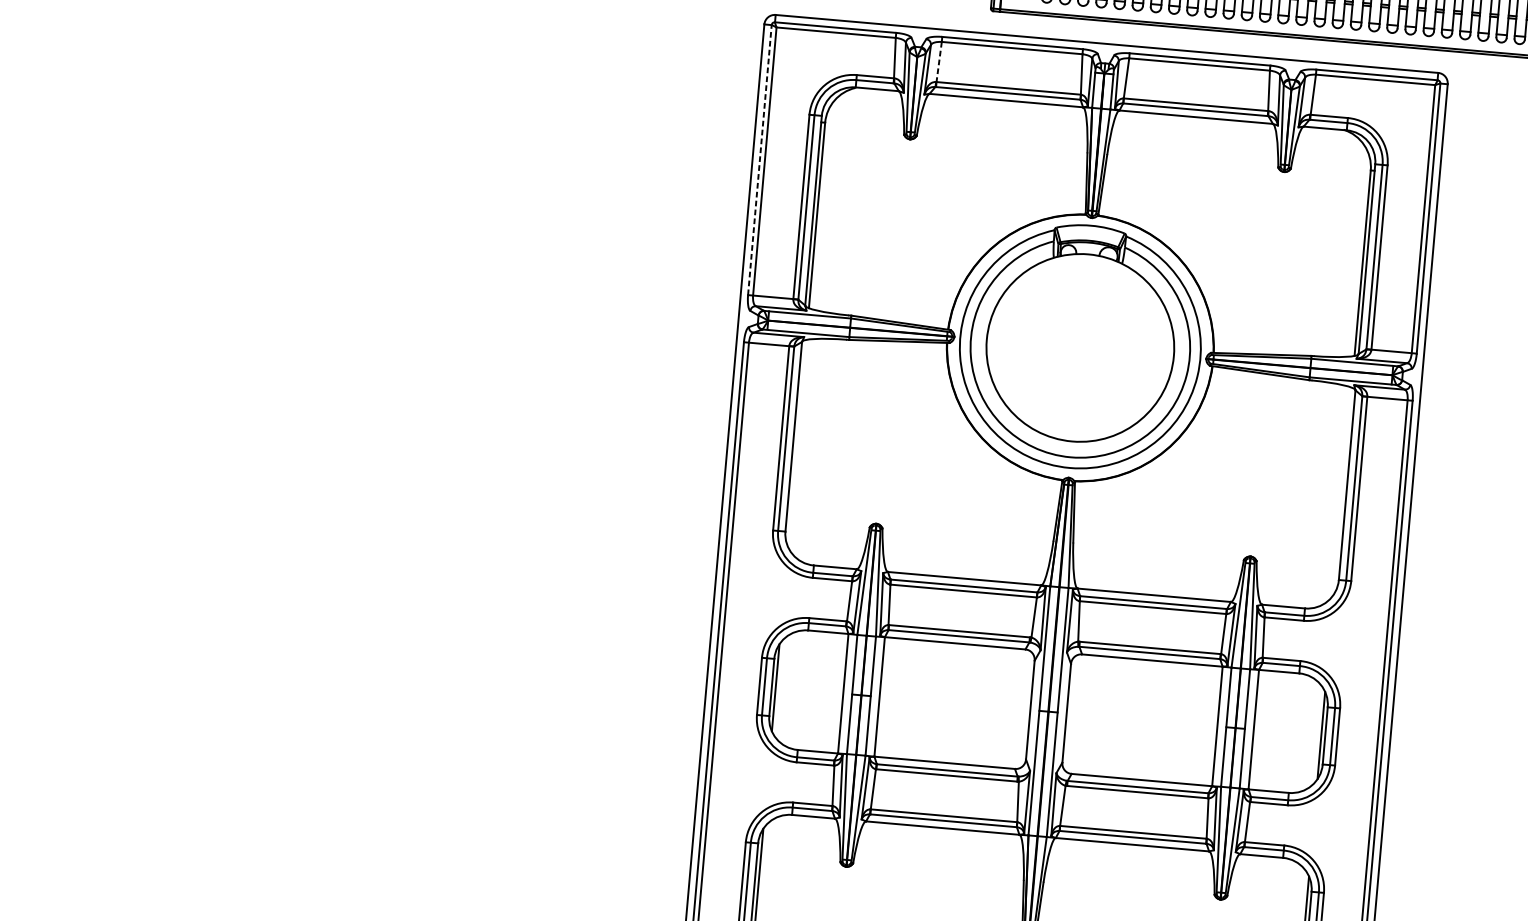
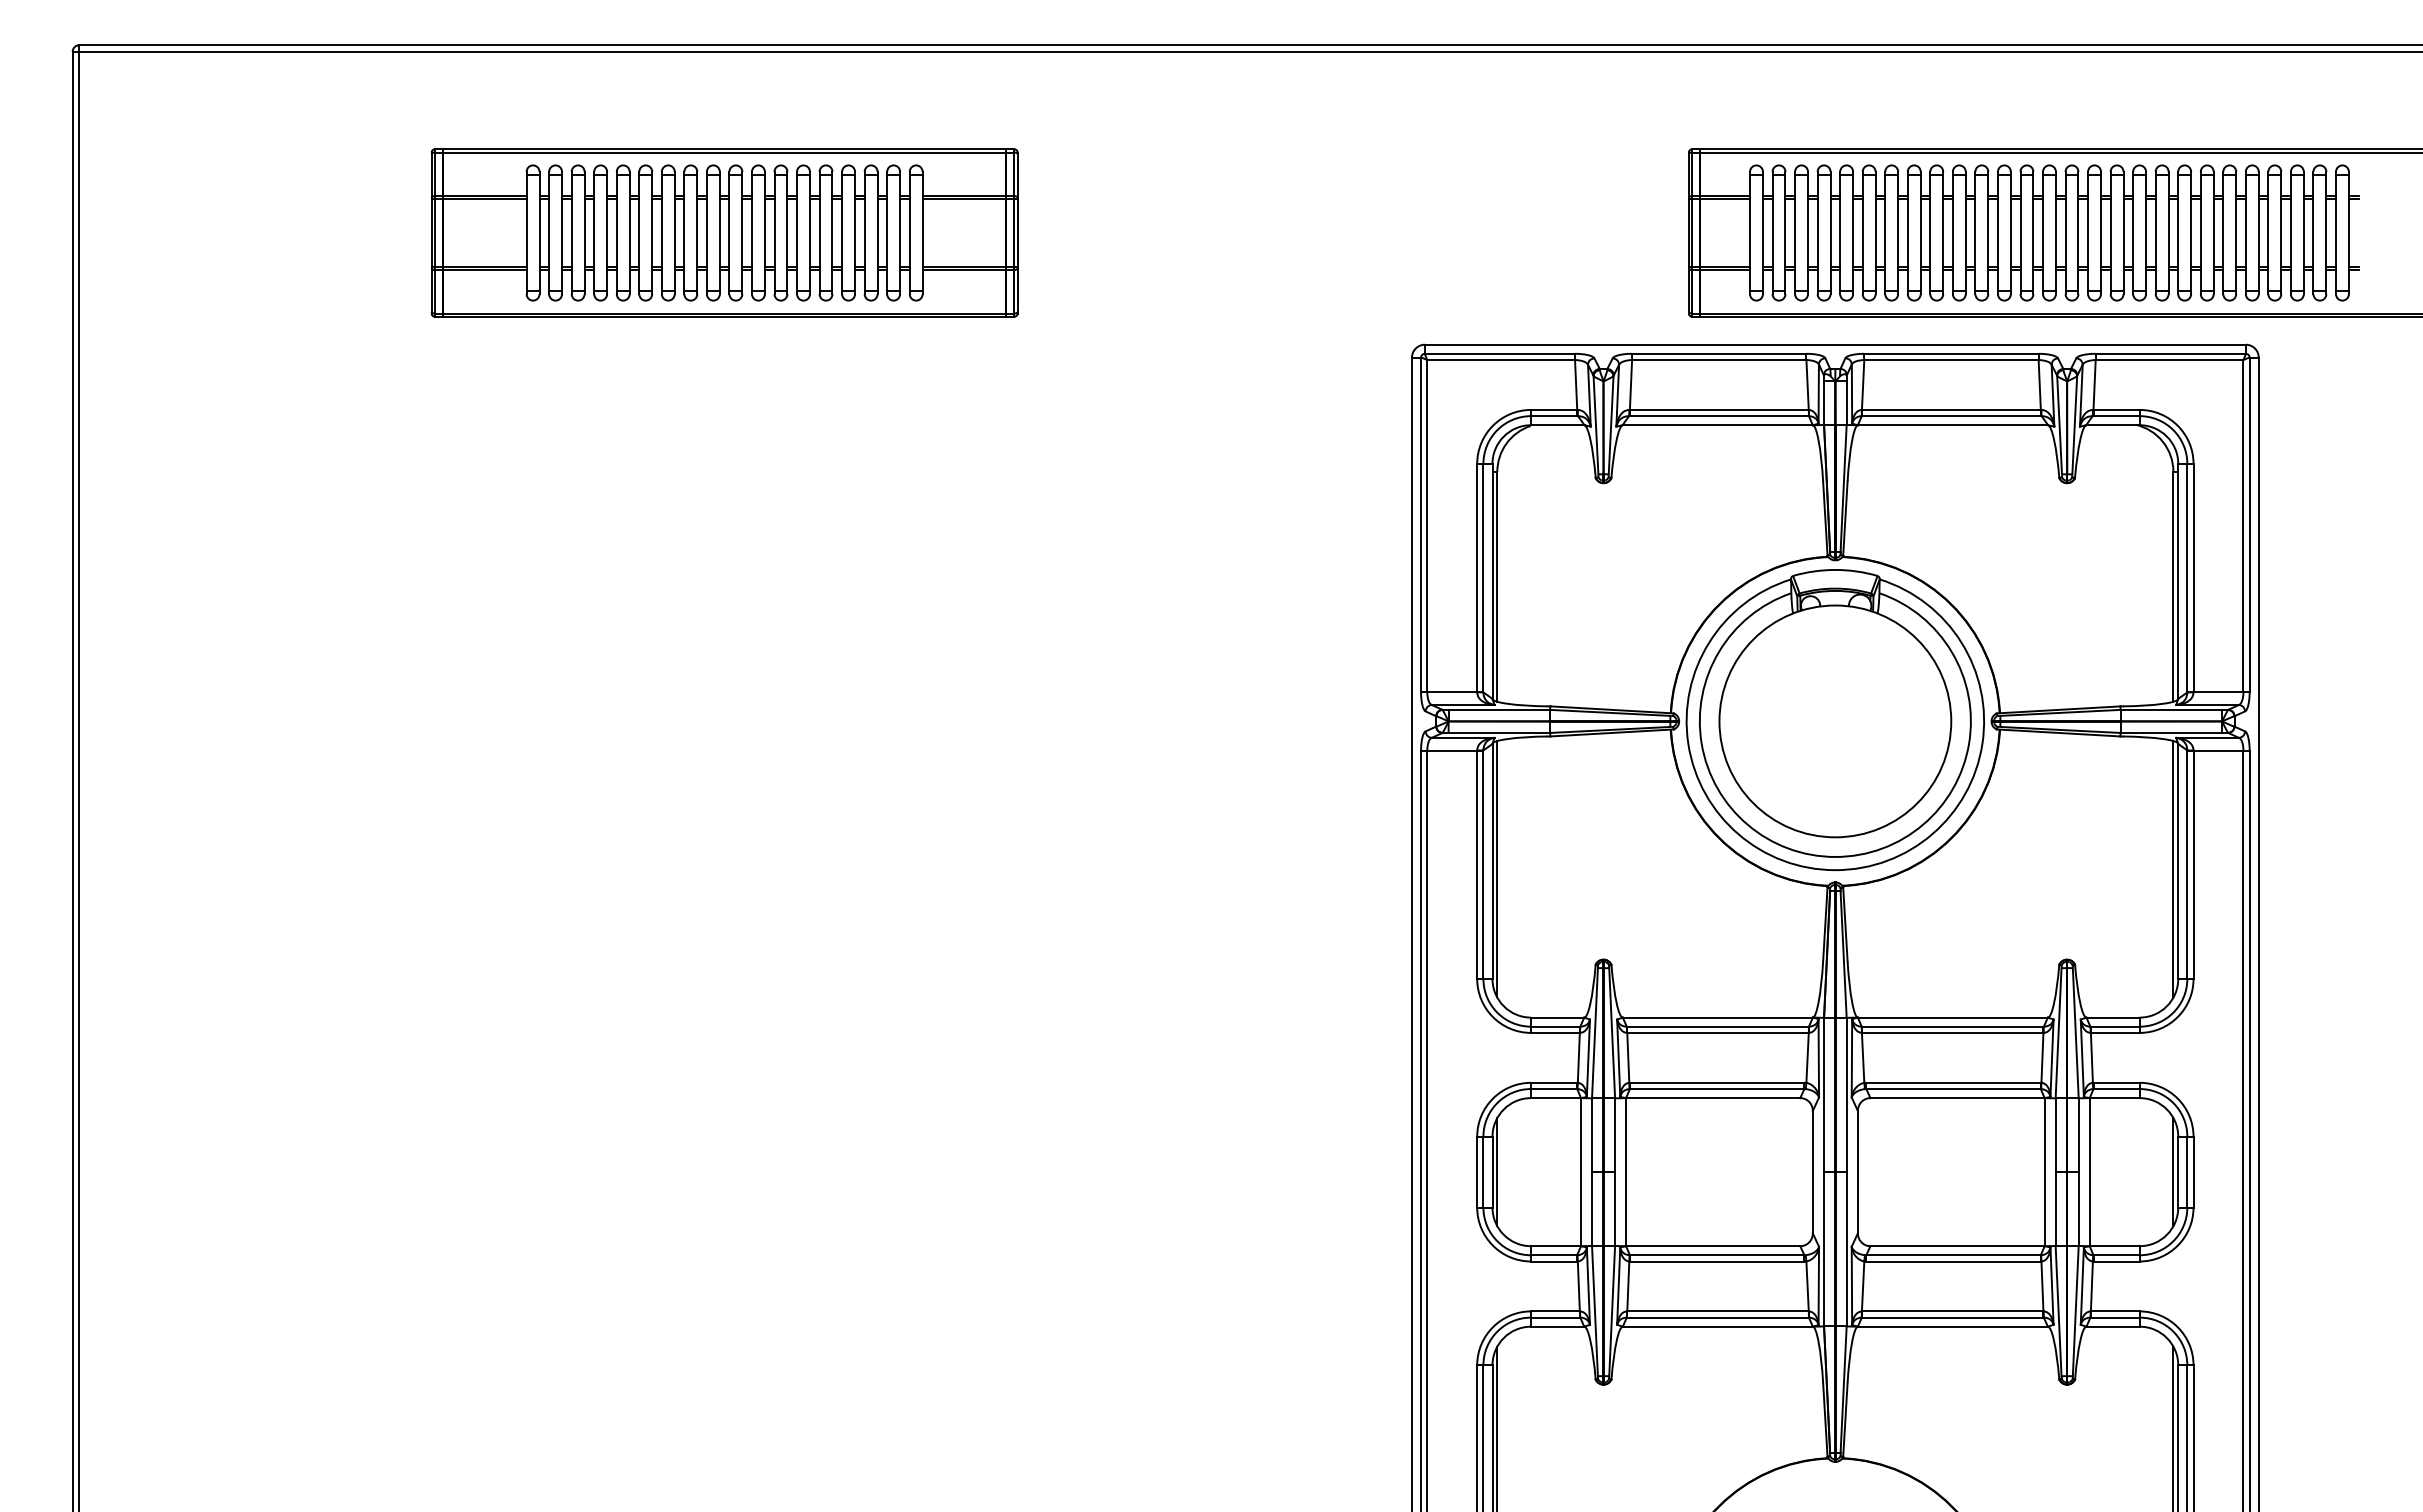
line: (938, 61) -> (1630, 384), dashed -> solid
line: (760, 159) -> (1421, 524), dashed -> solid
line: (797, 443) -> (1497, 869), added
line: (1342, 491) -> (2173, 869), added

